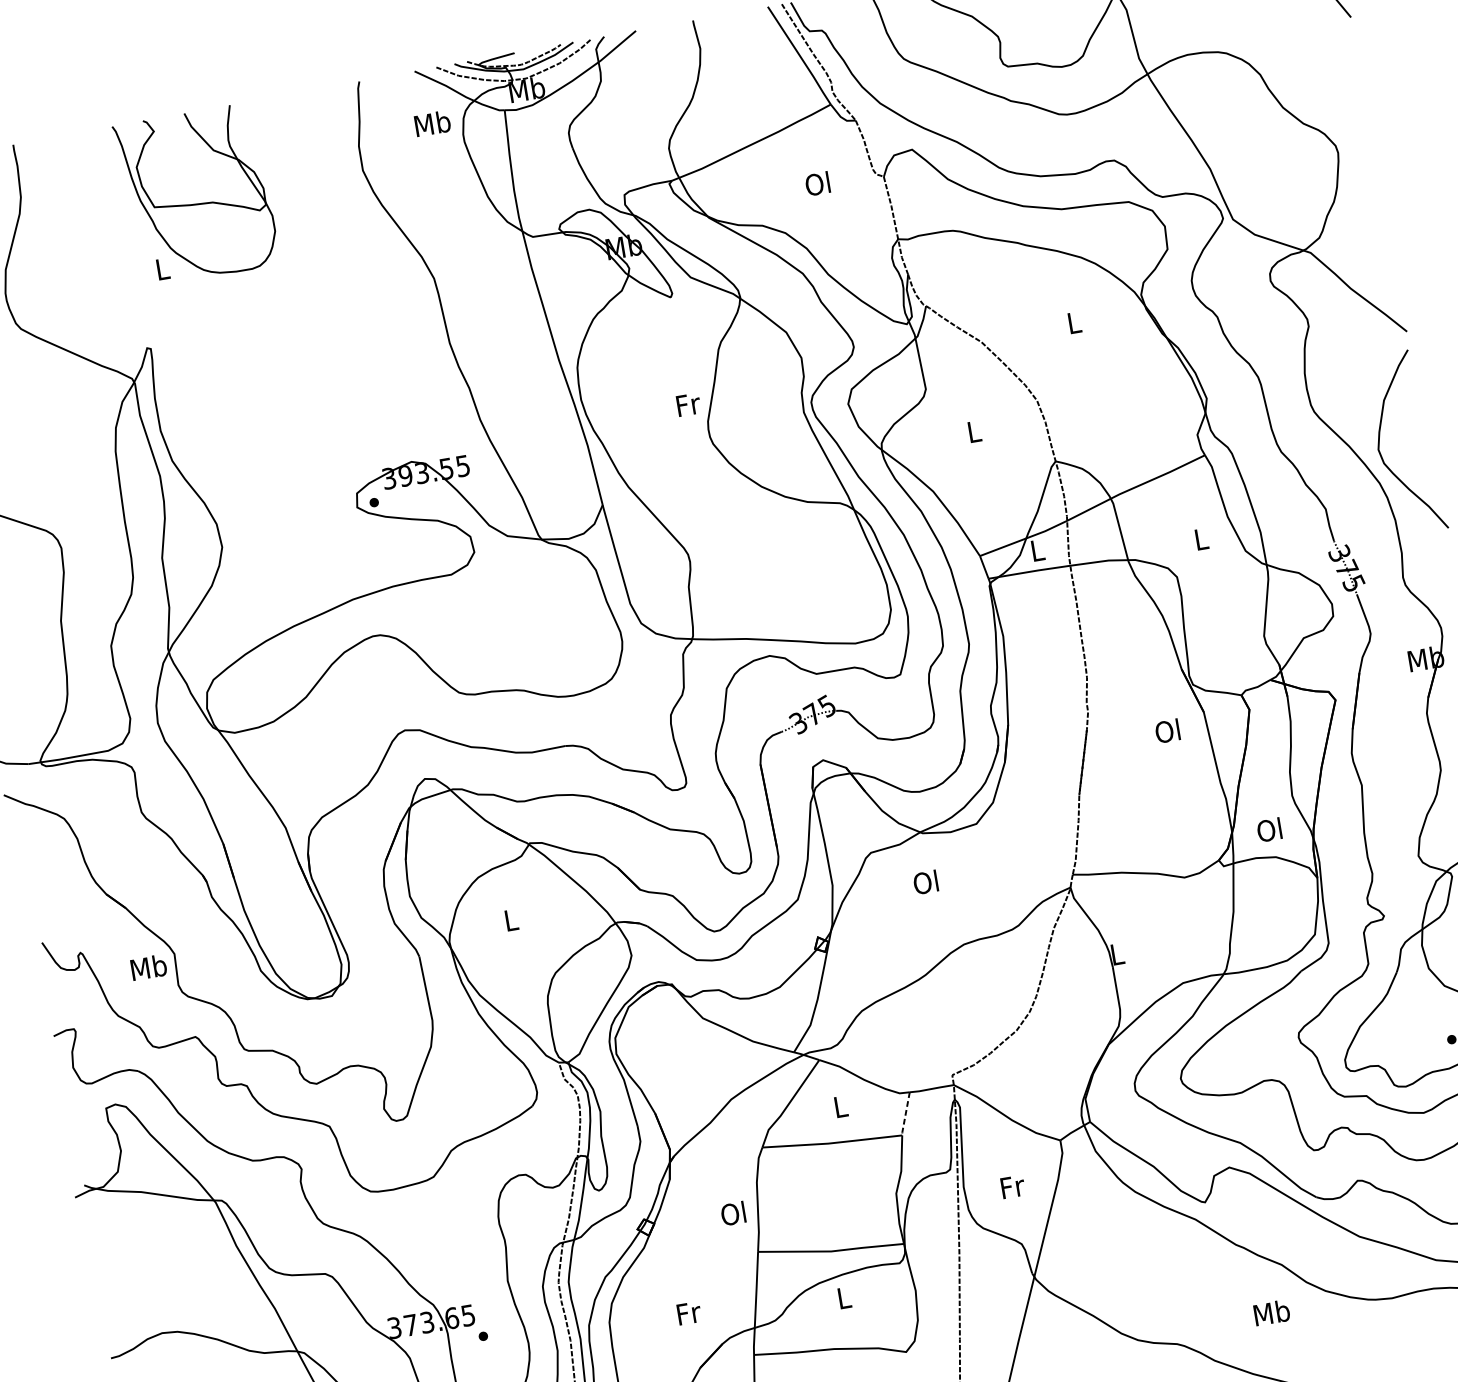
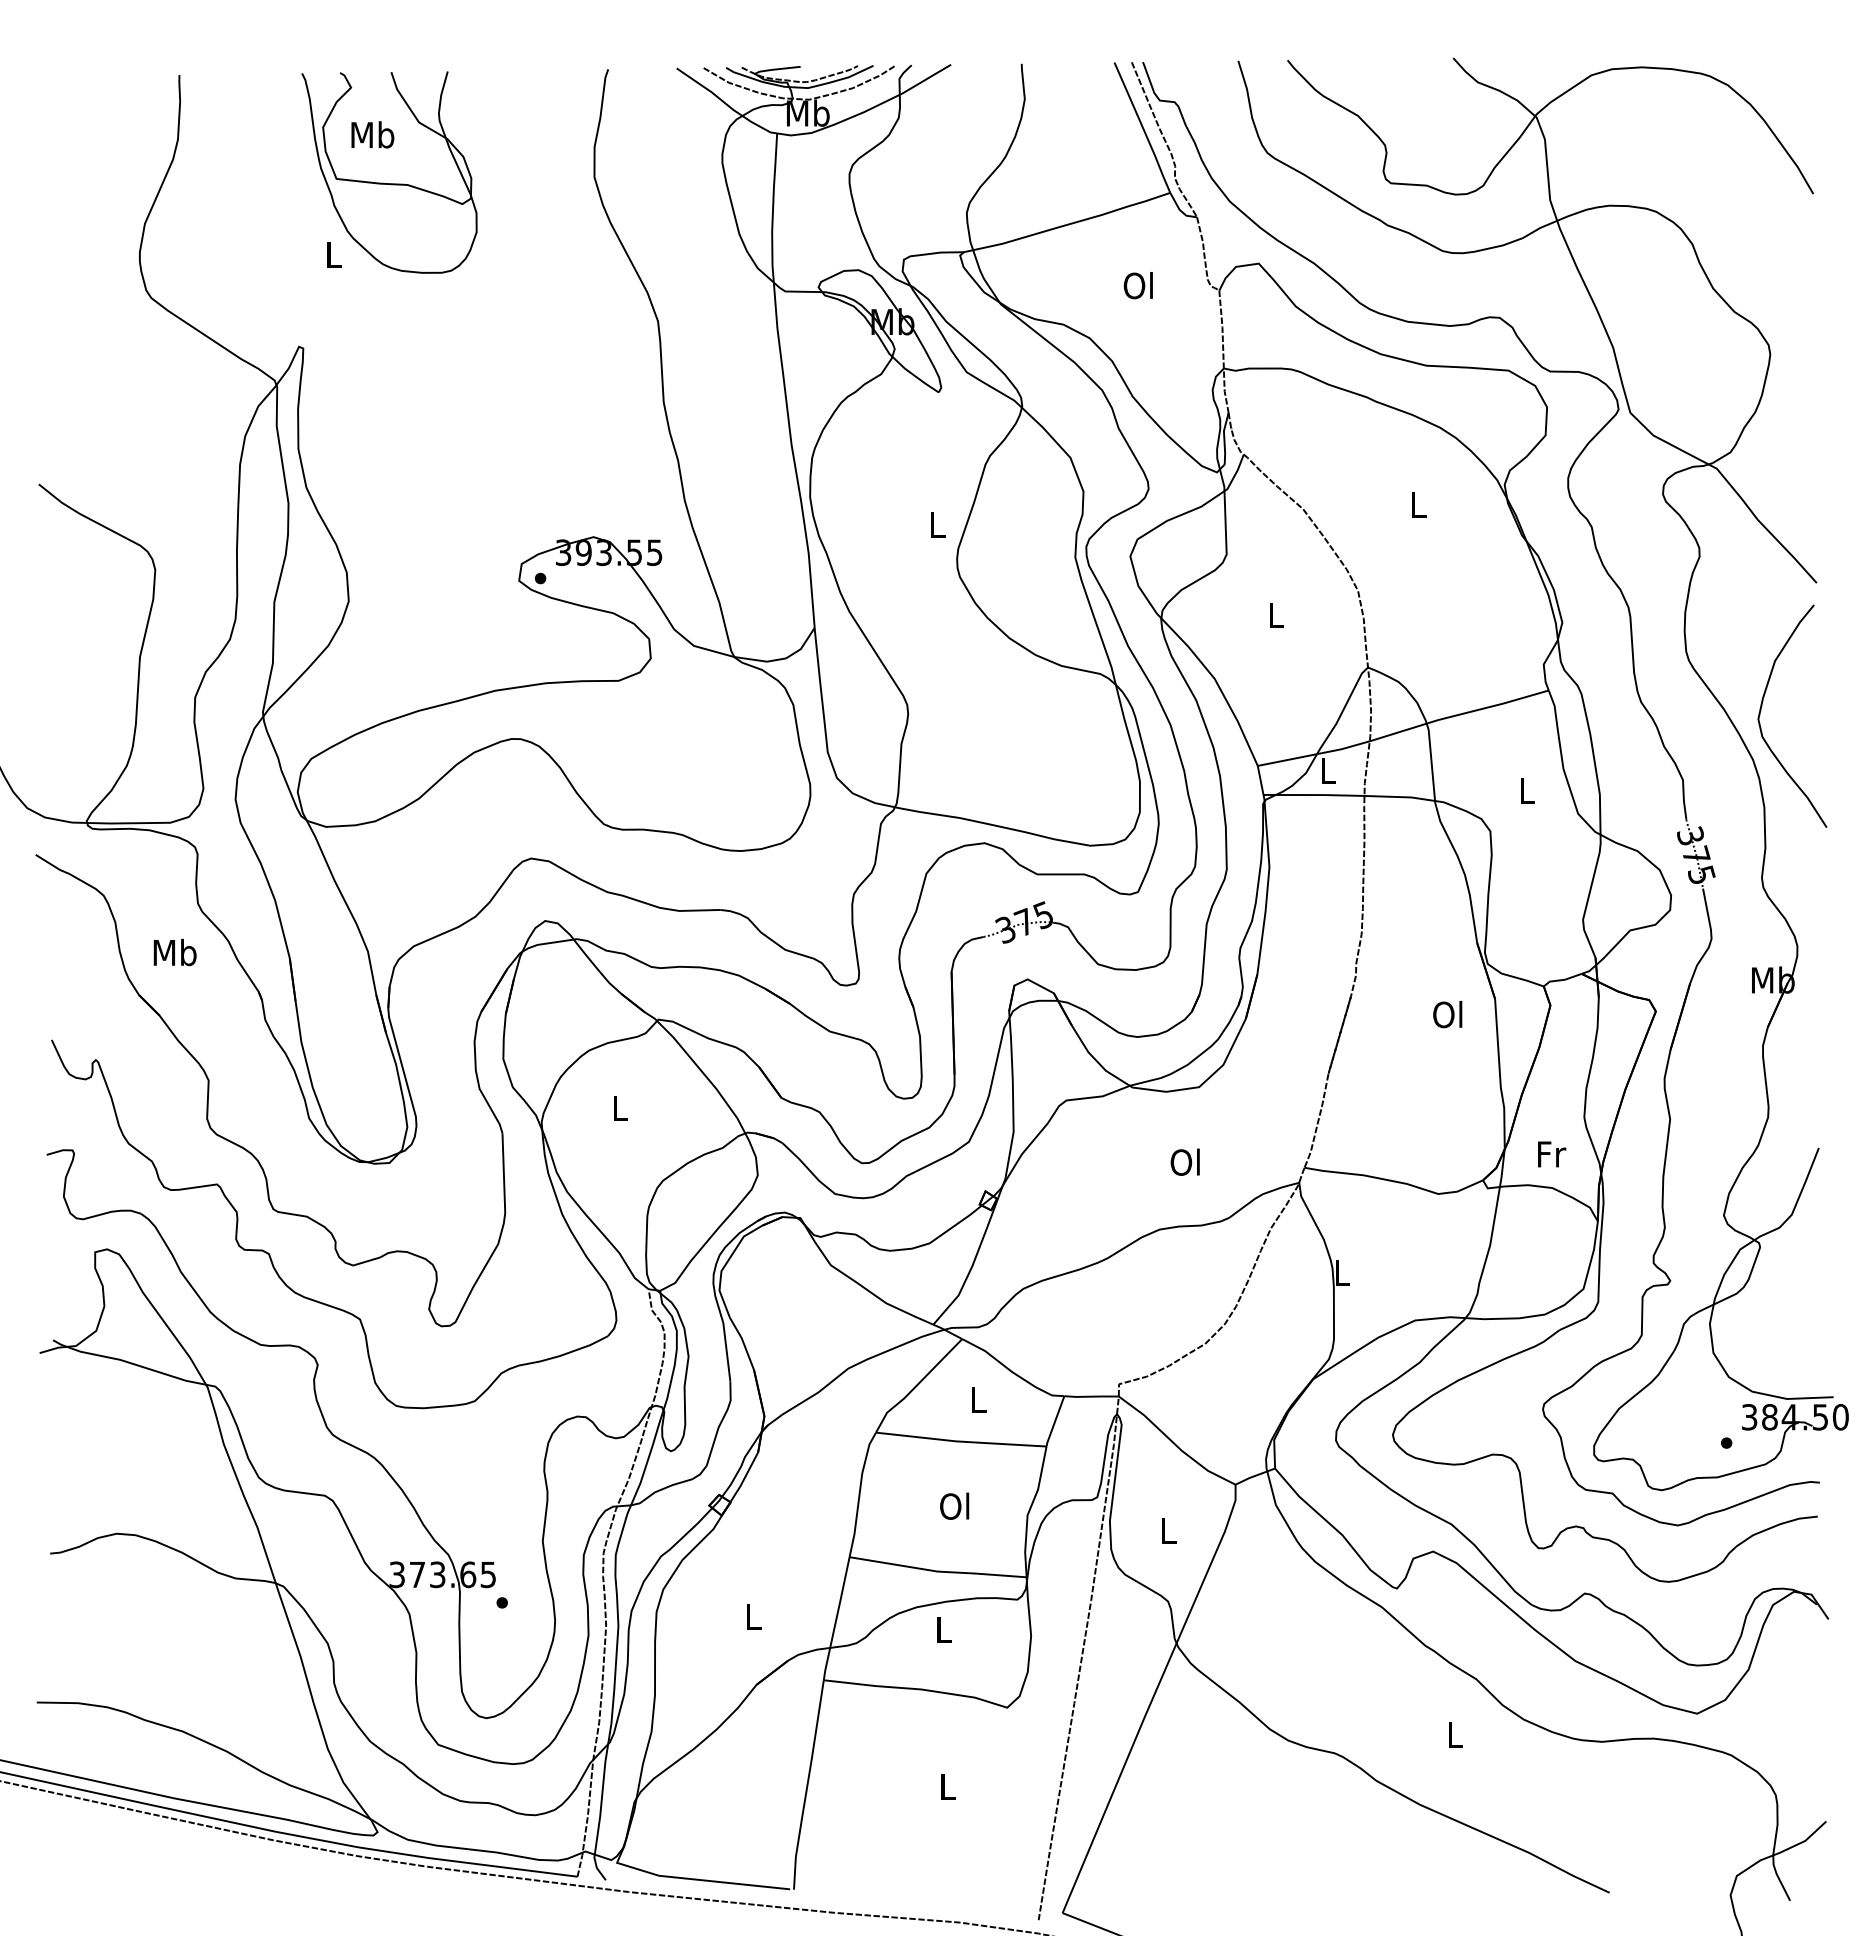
text: (432, 123) -> (372, 134), moved
text: (688, 404) -> (938, 524), Fr -> L
text: (1269, 829) -> (1550, 1153), Ol -> Fr
text: (925, 881) -> (1184, 1161), moved
text: (148, 967) -> (174, 952), moved
line: (905, 1114) -> (1054, 1422), dashed -> solid
text: (1013, 1186) -> (1169, 1530), Fr -> L
text: (733, 1213) -> (954, 1505), moved
text: (689, 1312) -> (754, 1616), Fr -> L
text: (1271, 1312) -> (1454, 1734), Mb -> L

